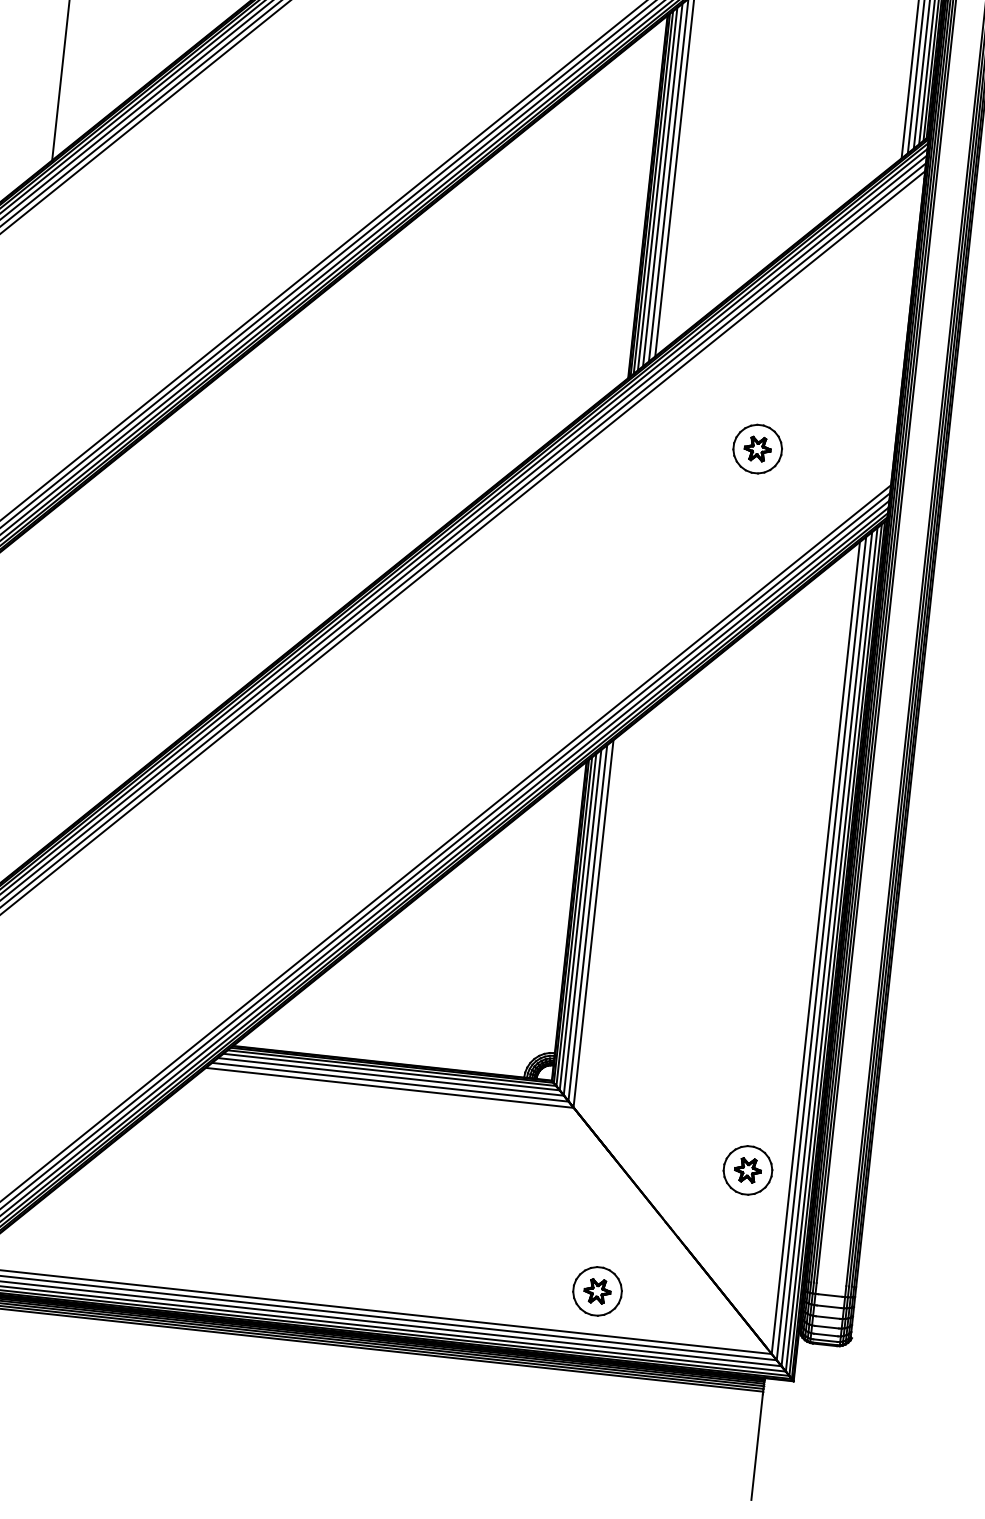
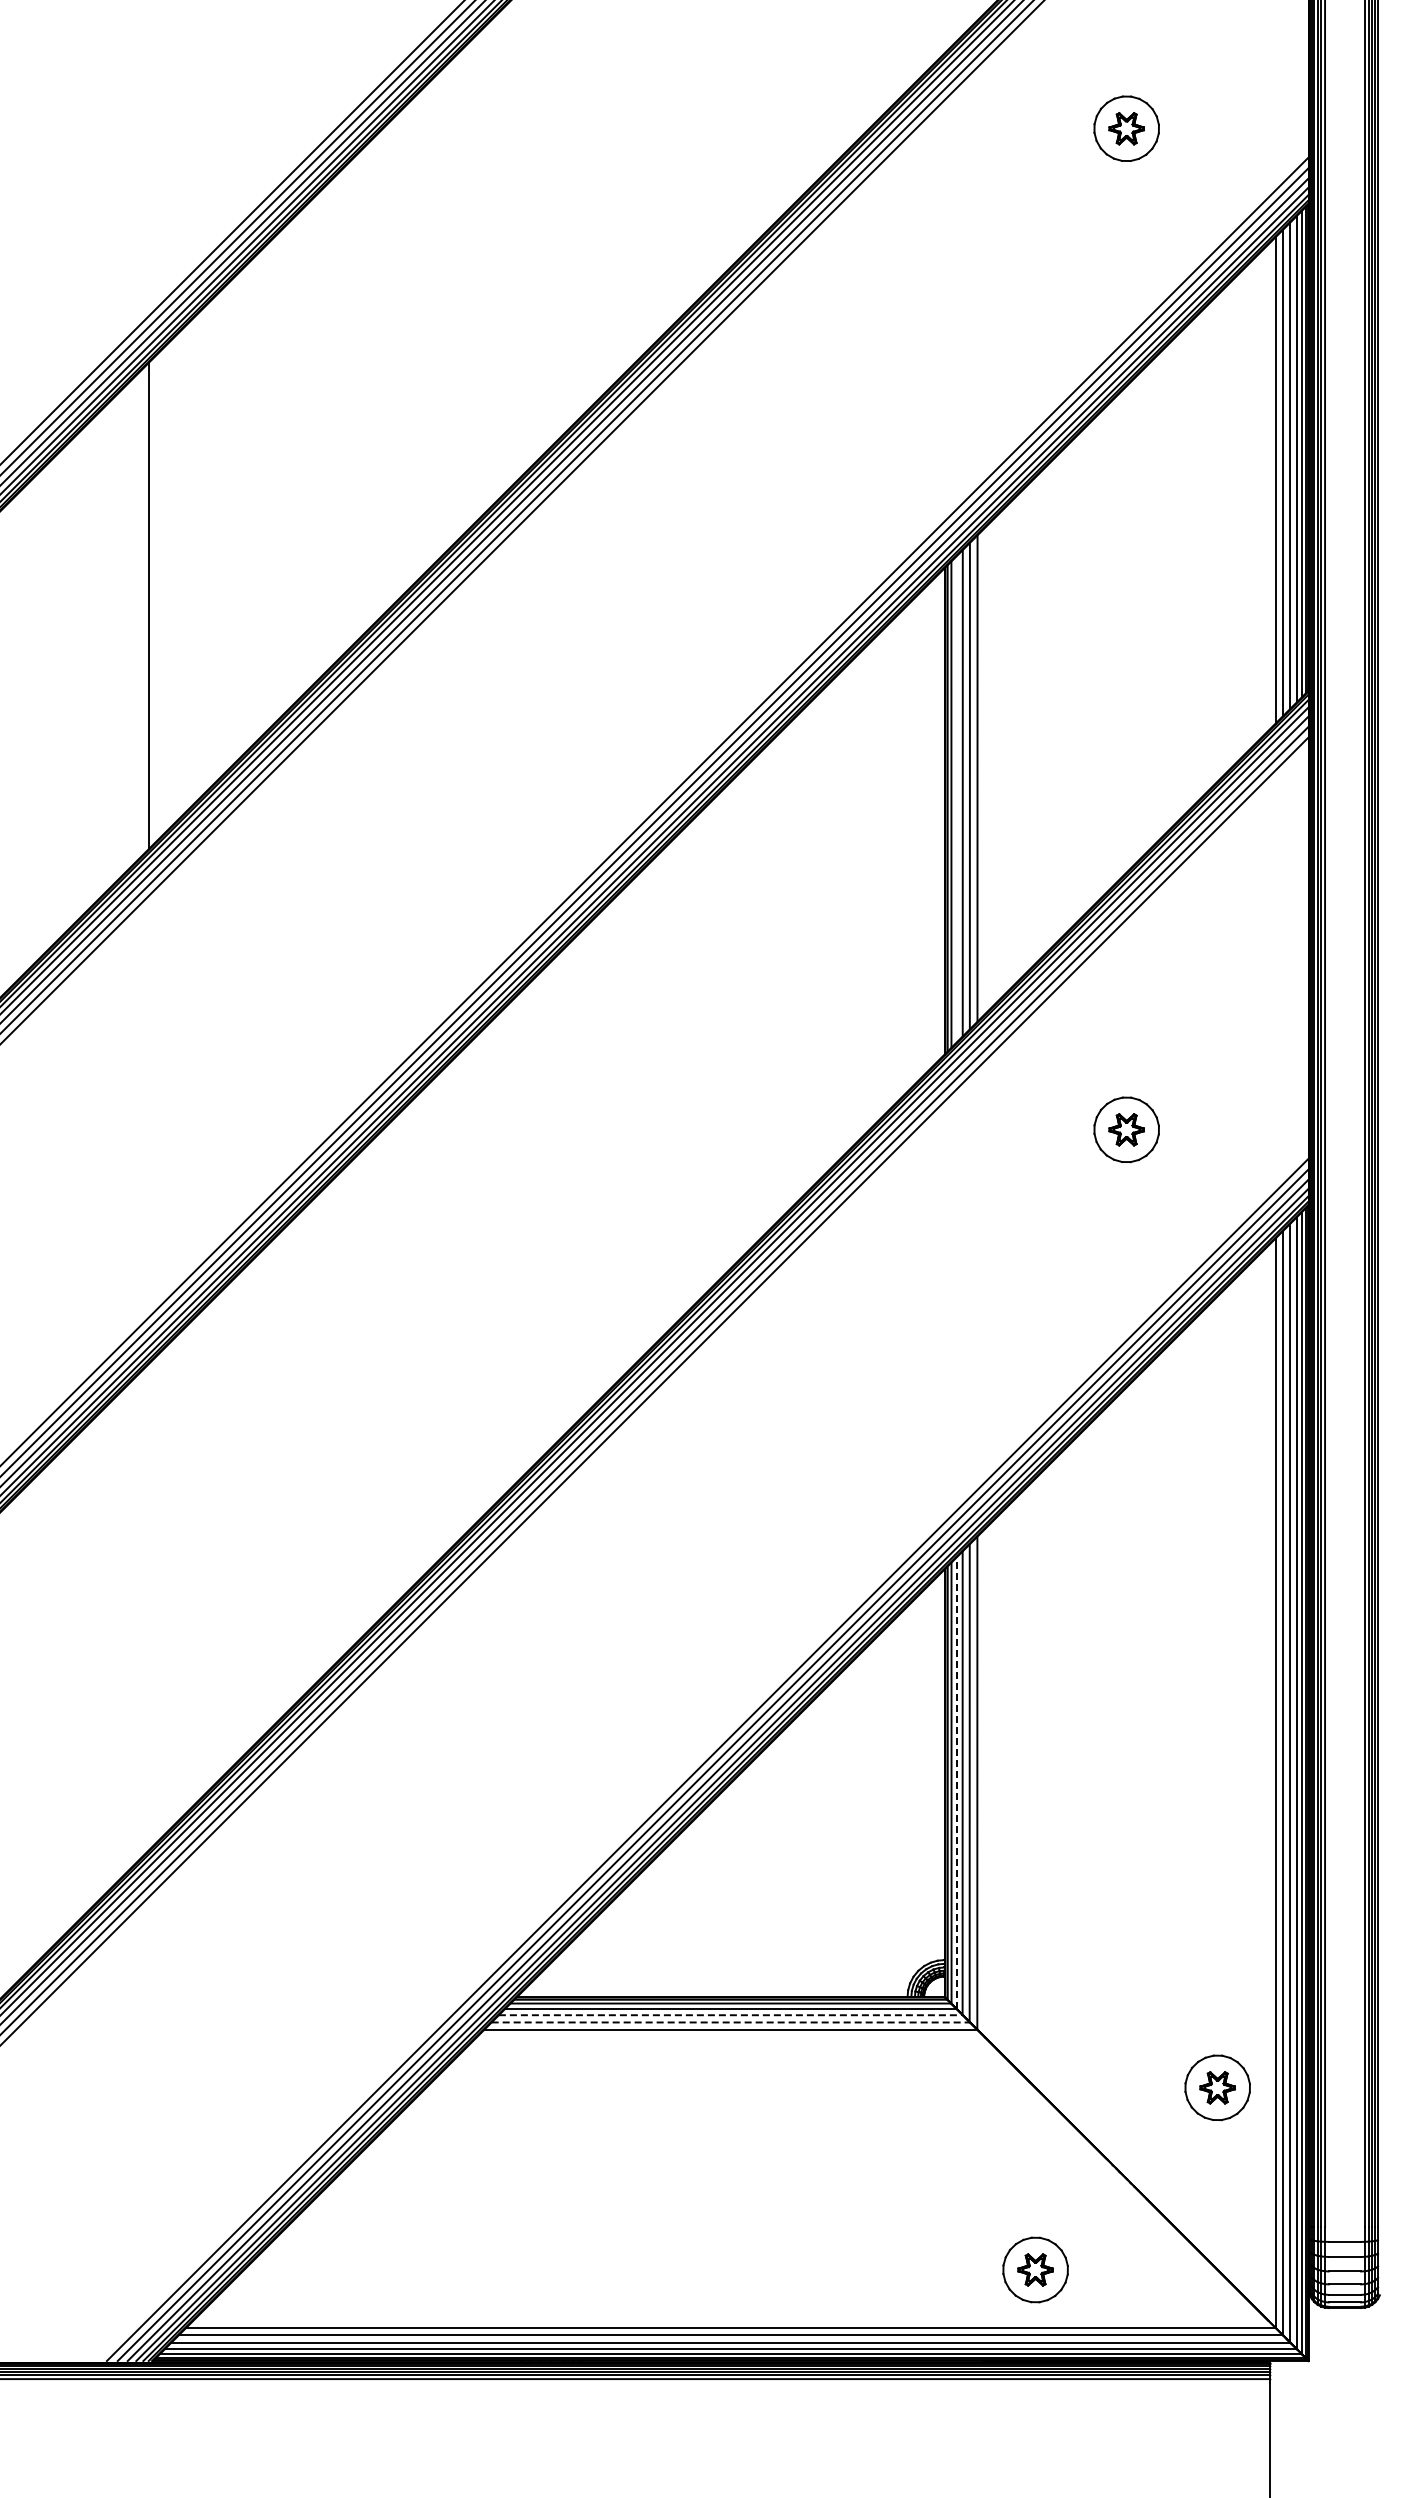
line: (657, 189) -> (956, 799), removed
line: (577, 922) -> (956, 1783), solid -> dashed
line: (391, 1077) -> (731, 2015), solid -> dashed
line: (390, 1082) -> (731, 2022), solid -> dashed

